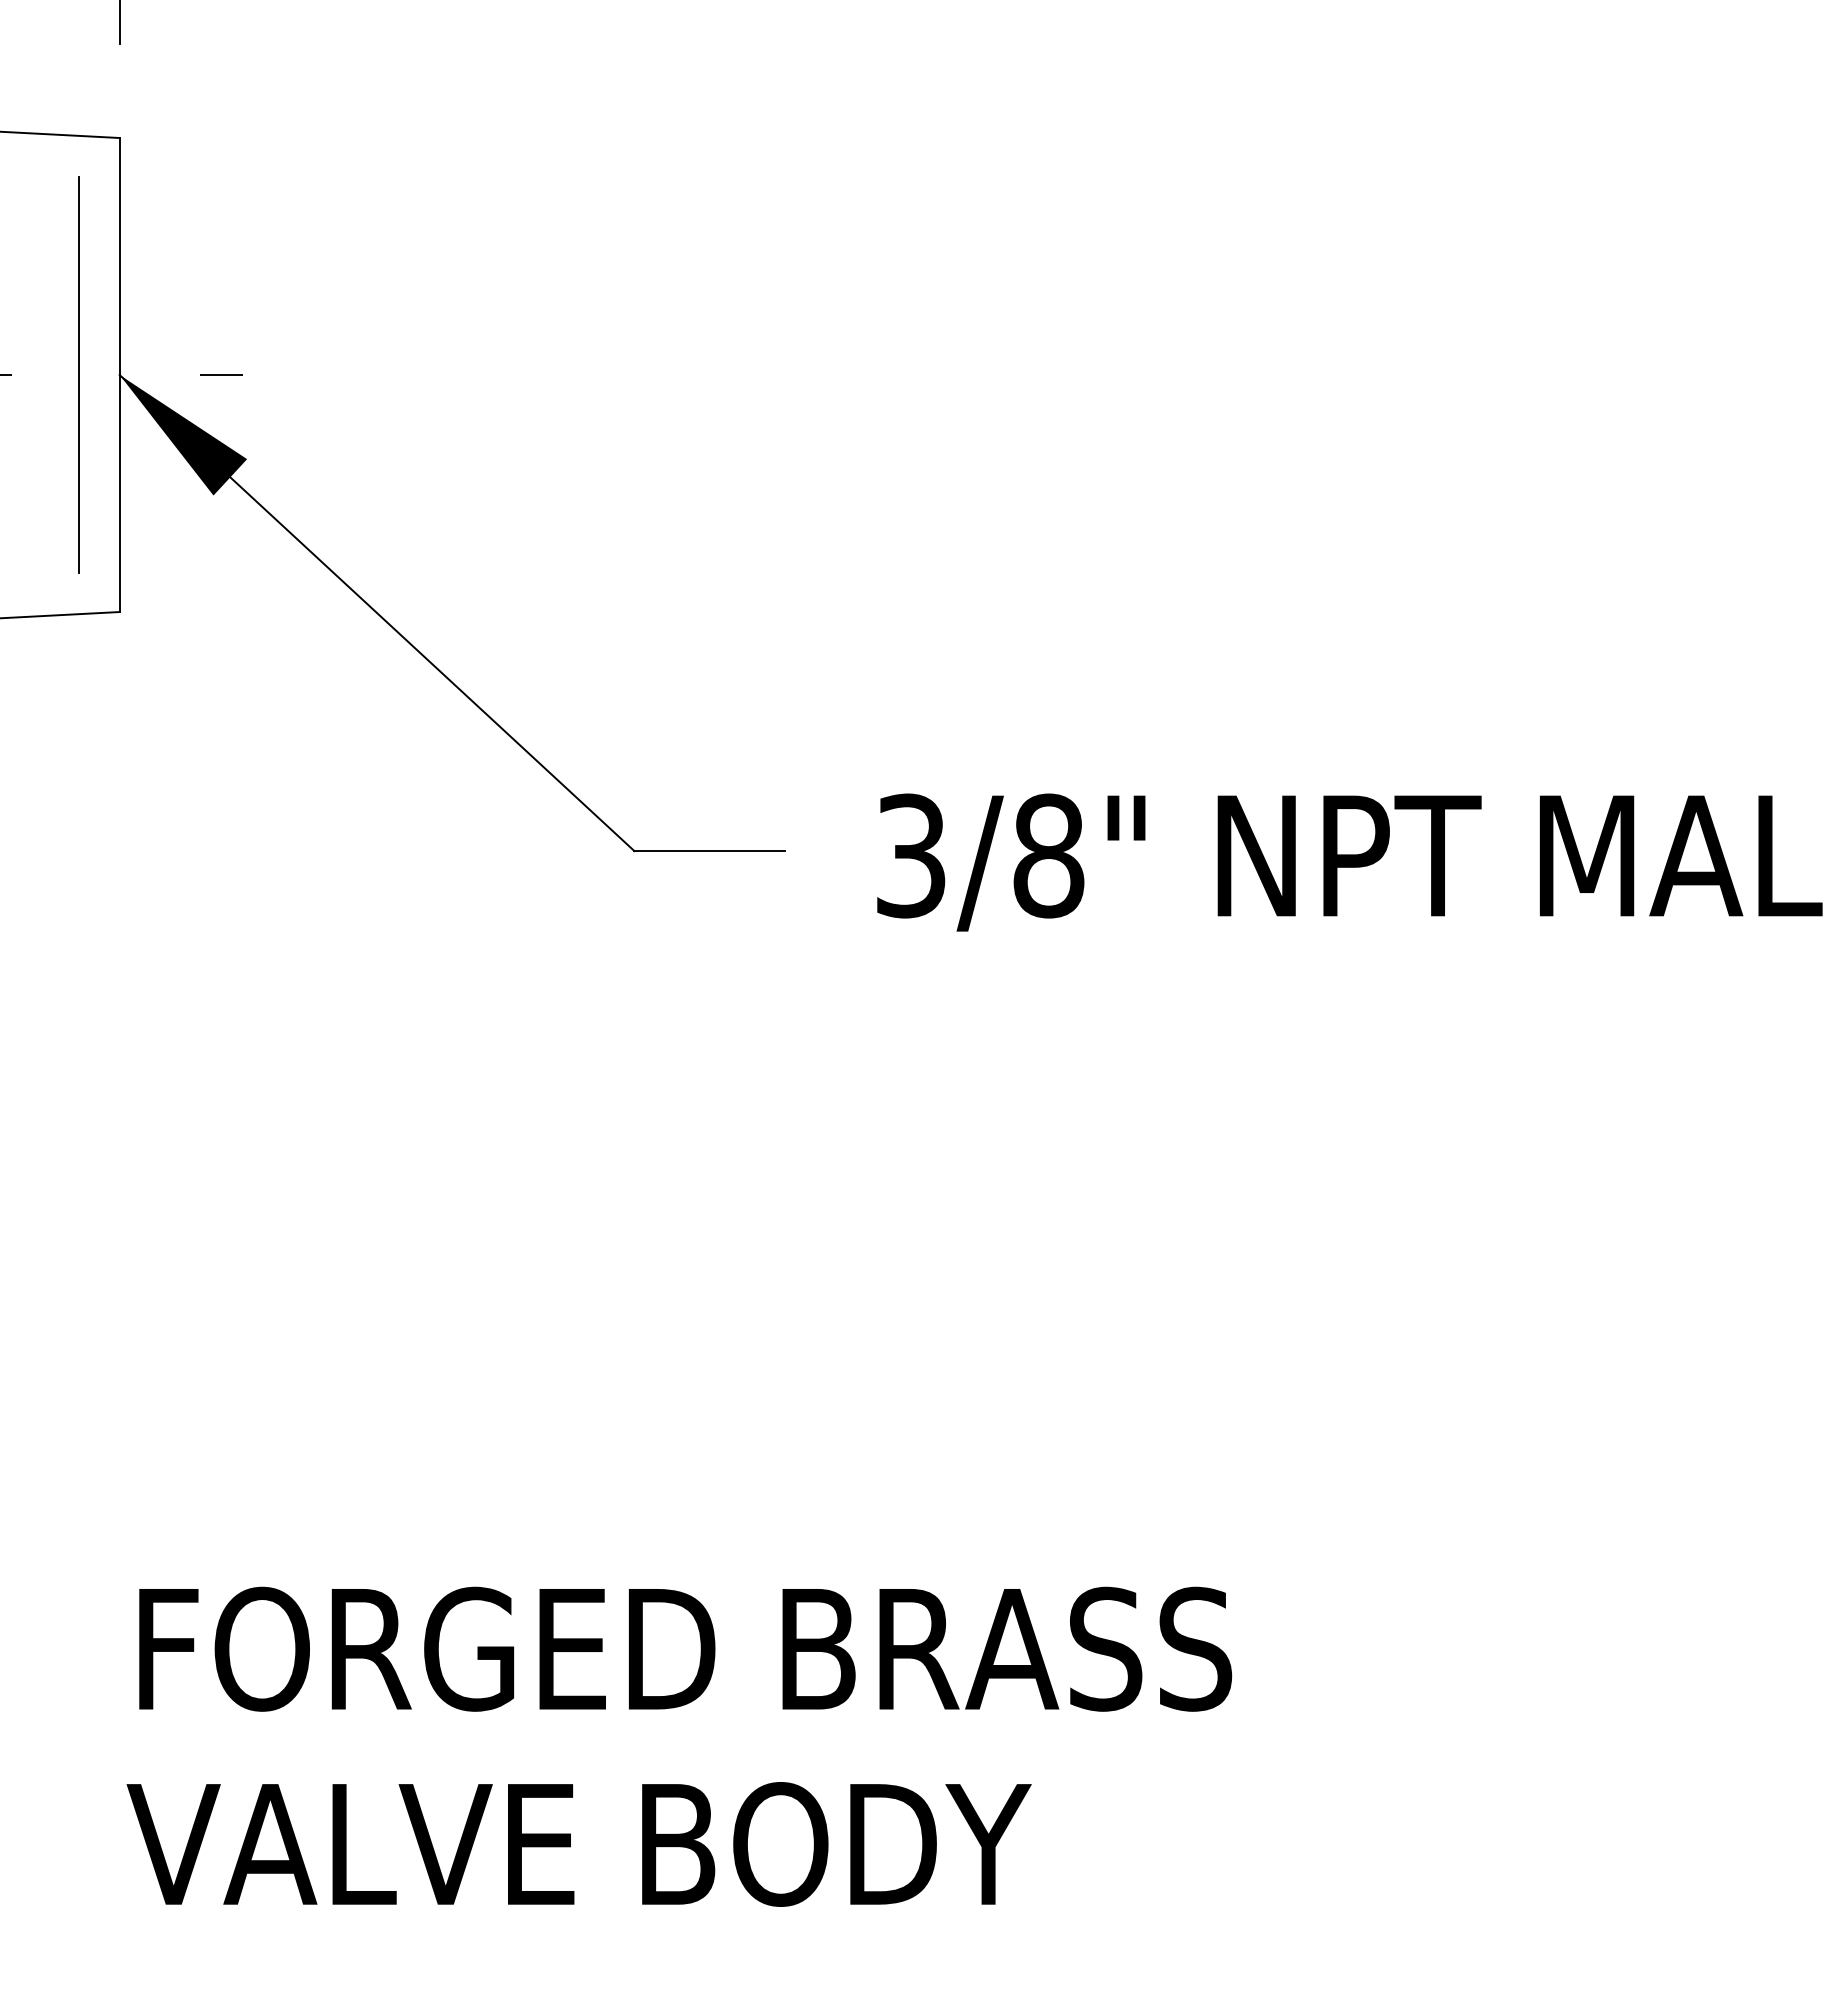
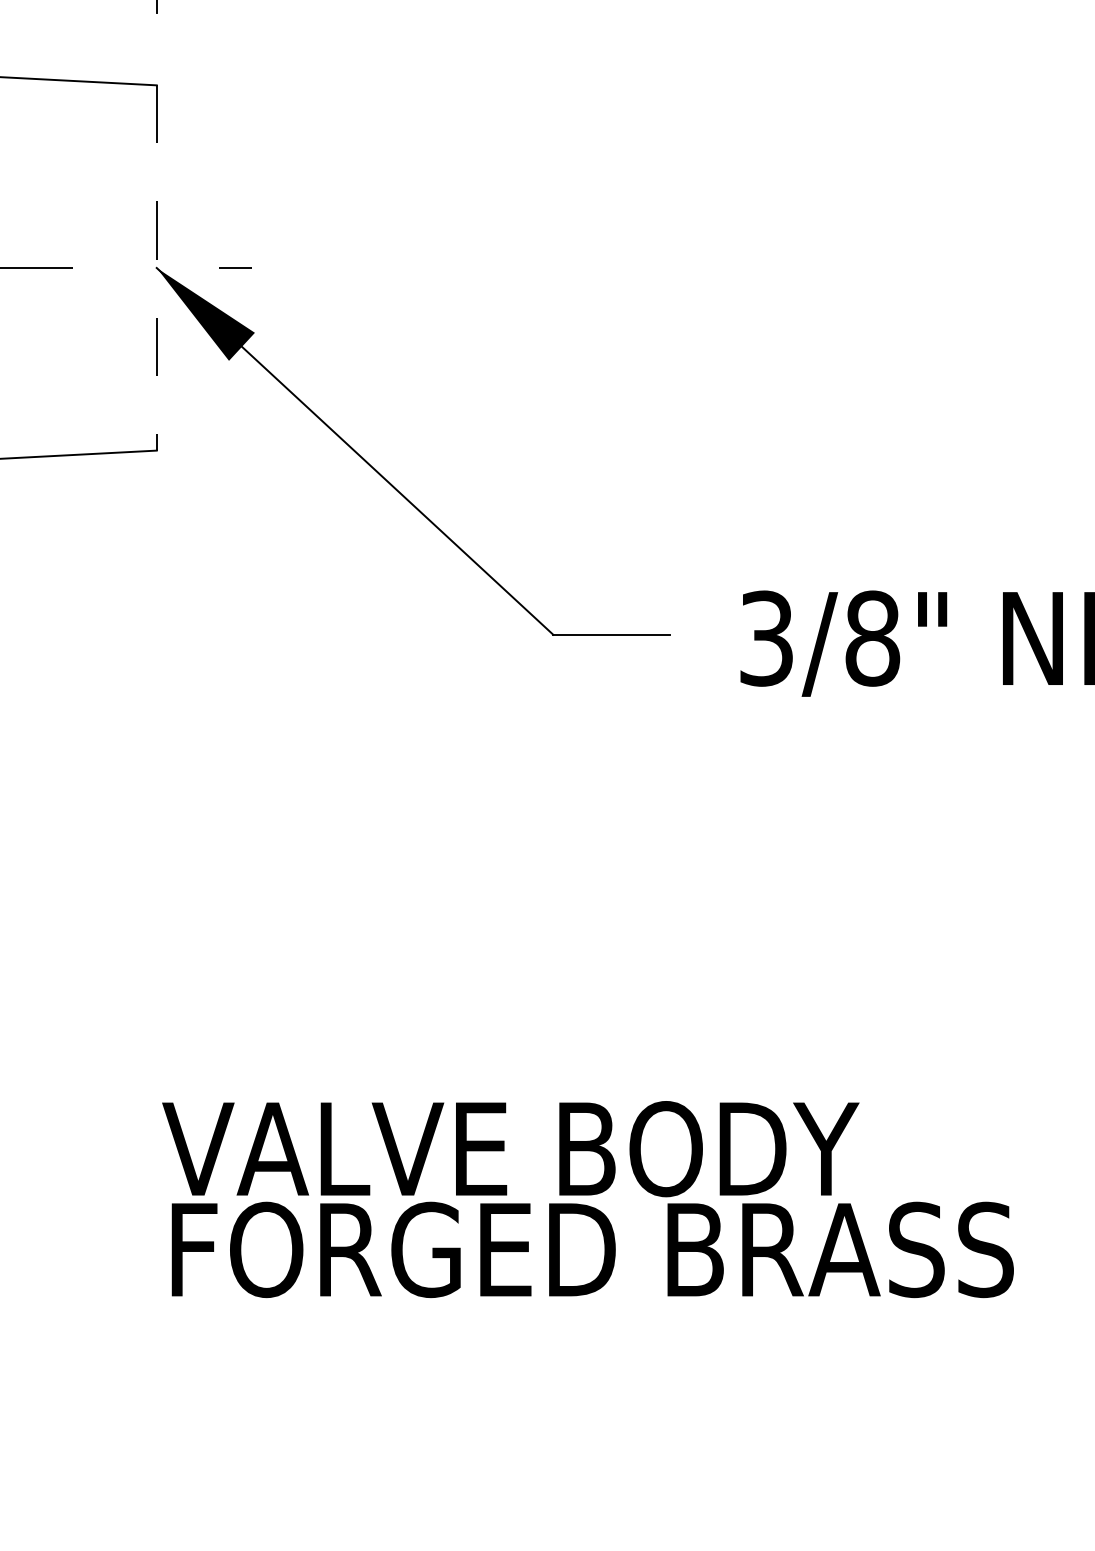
line: (78, 374) -> (124, 267), removed
line: (119, 375) -> (156, 268), solid -> dashed
text: (578, 1844) -> (510, 1149), moved

